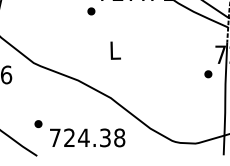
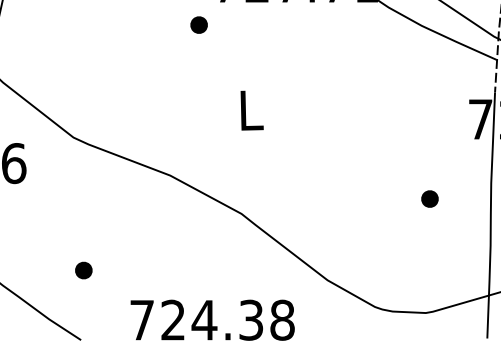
part: (208, 74) -> (430, 199), moved
text: (87, 137) -> (212, 319), moved

